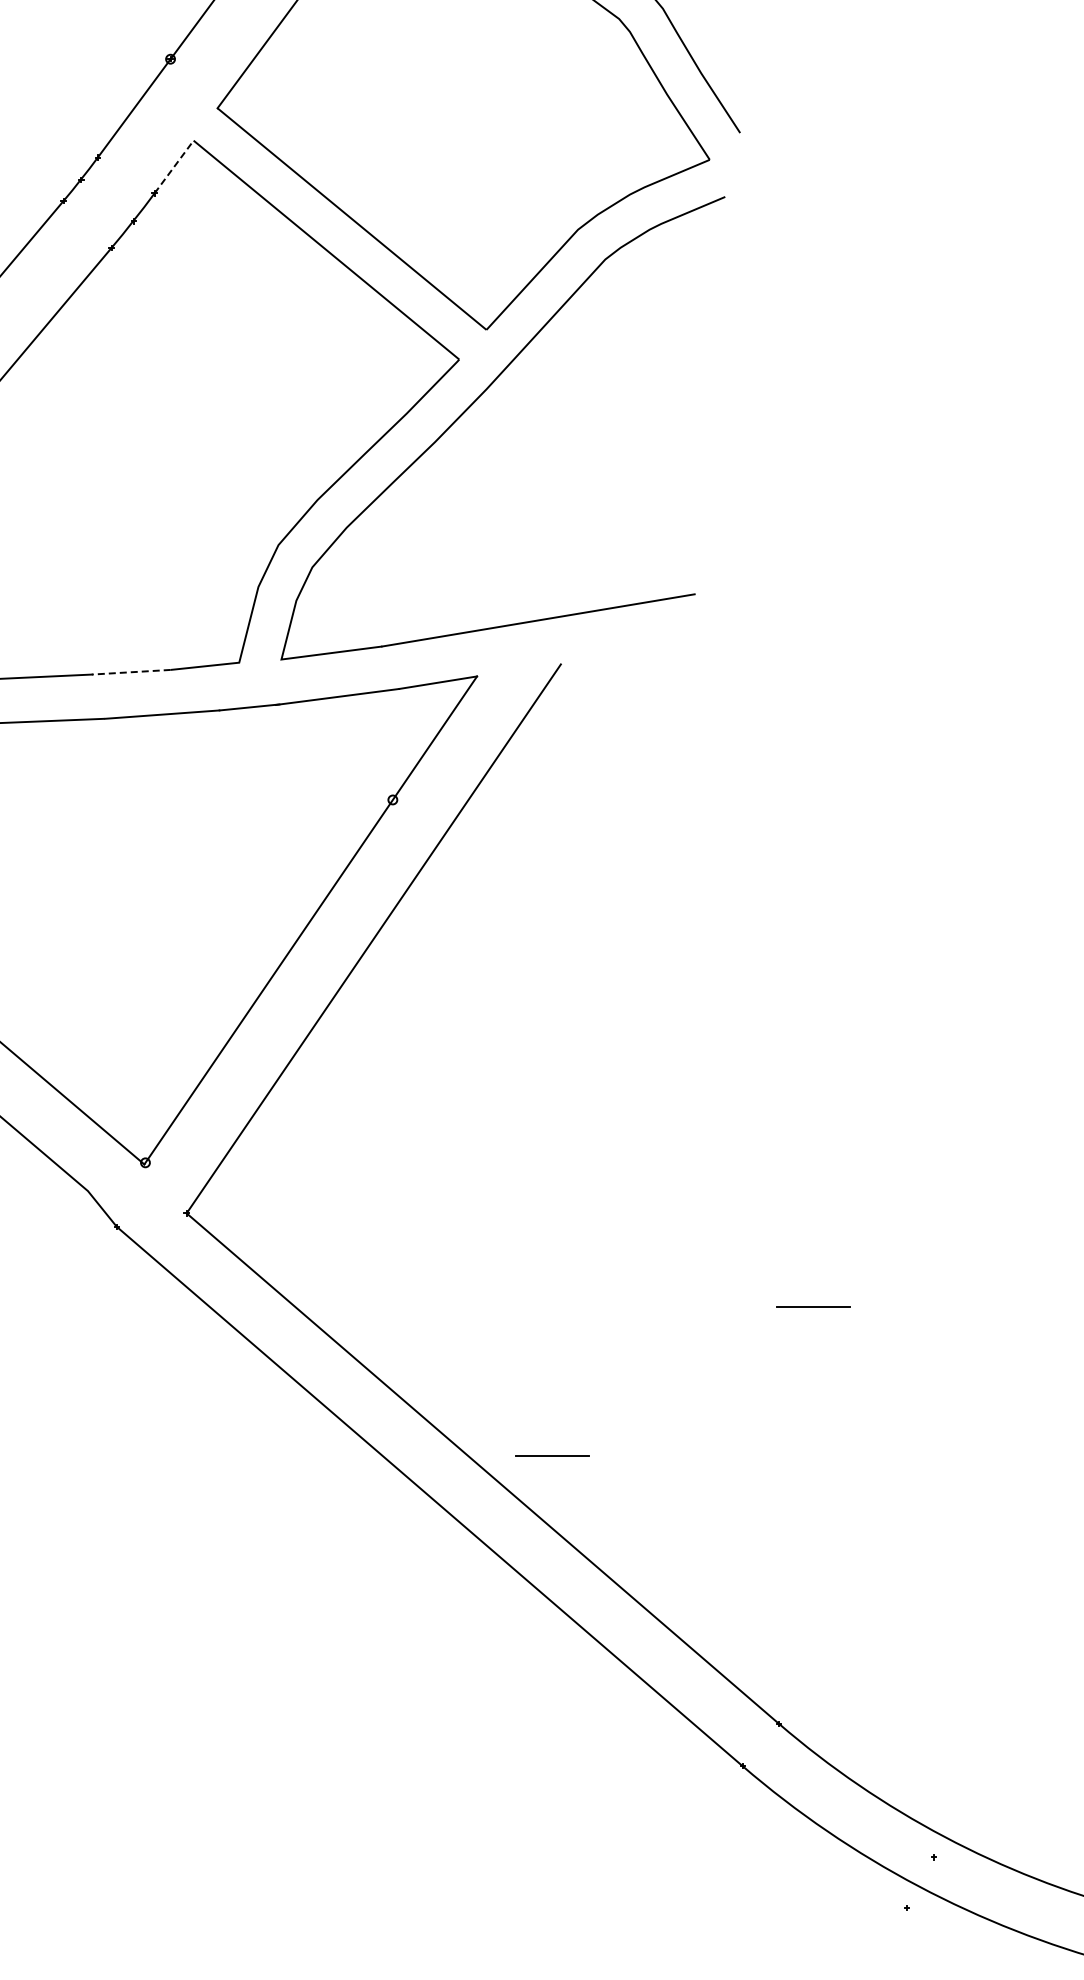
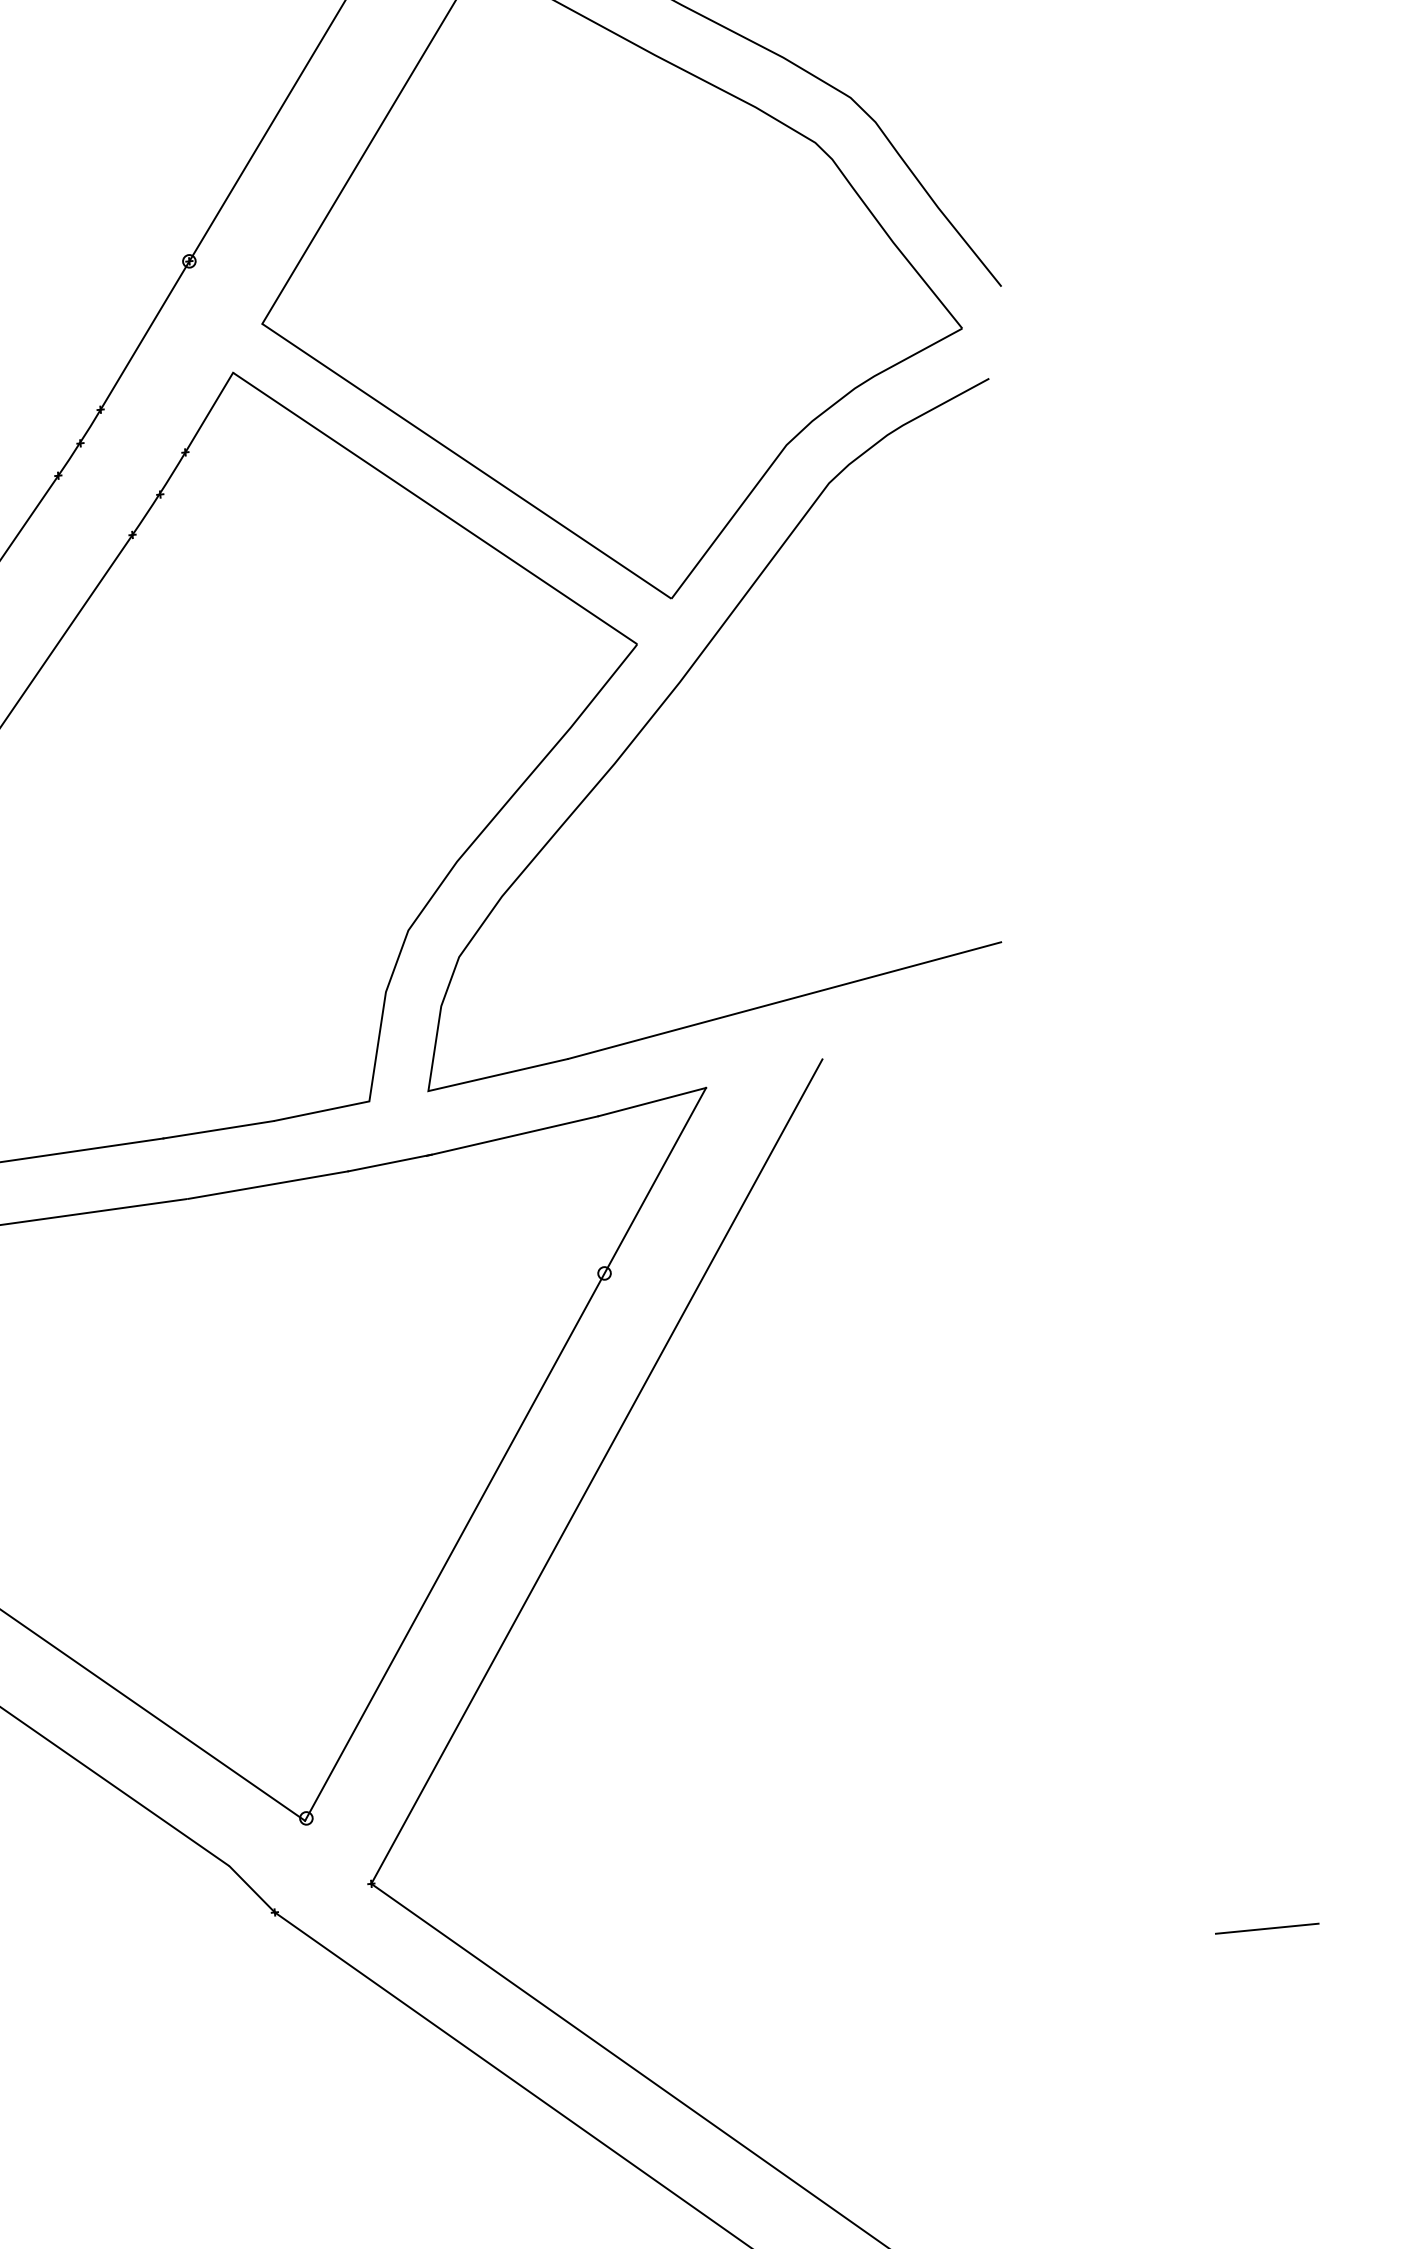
line: (174, 167) -> (209, 413), dashed -> solid
line: (131, 672) -> (219, 1130), dashed -> solid
line: (552, 1455) -> (919, 2174), removed

